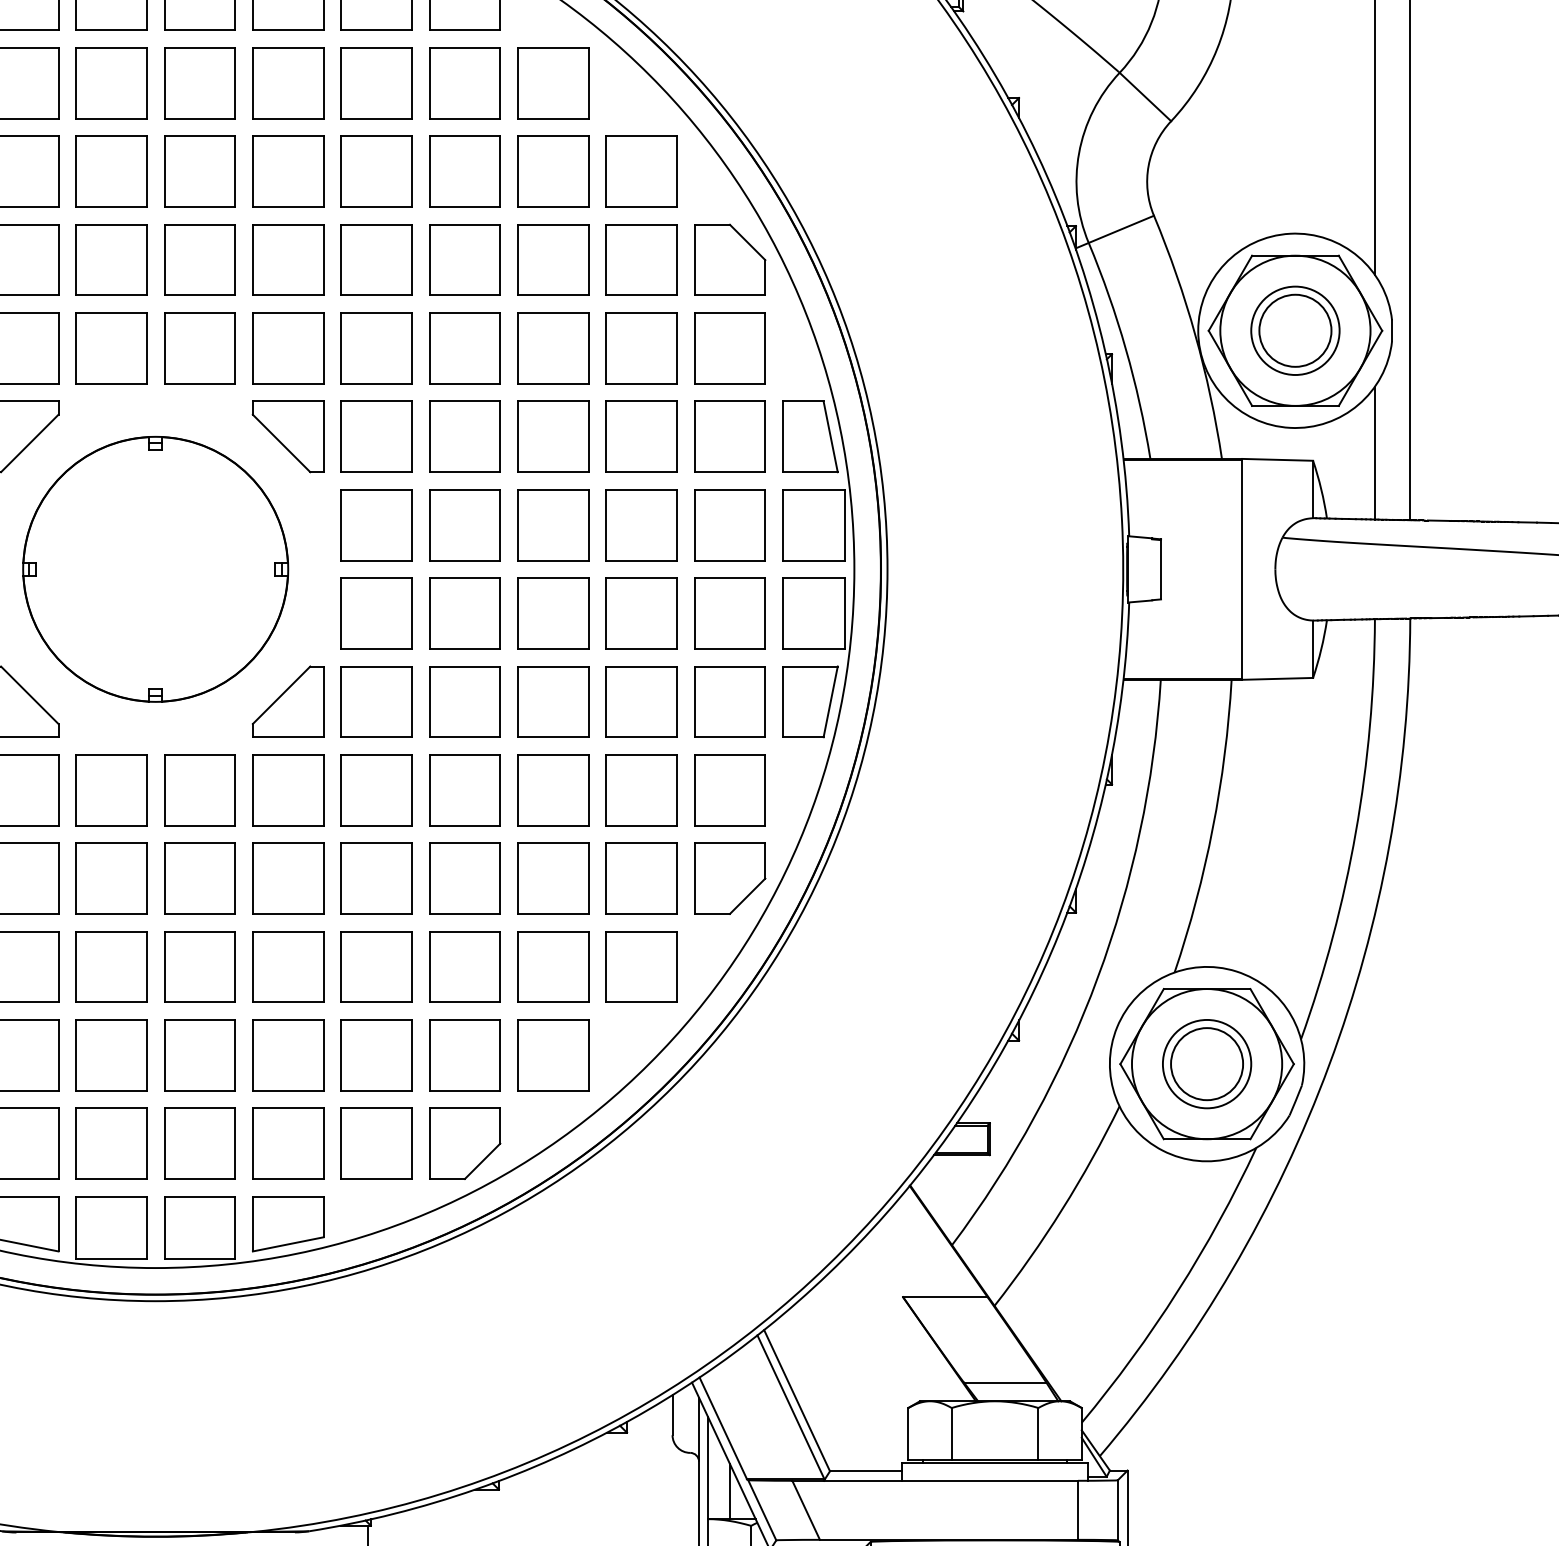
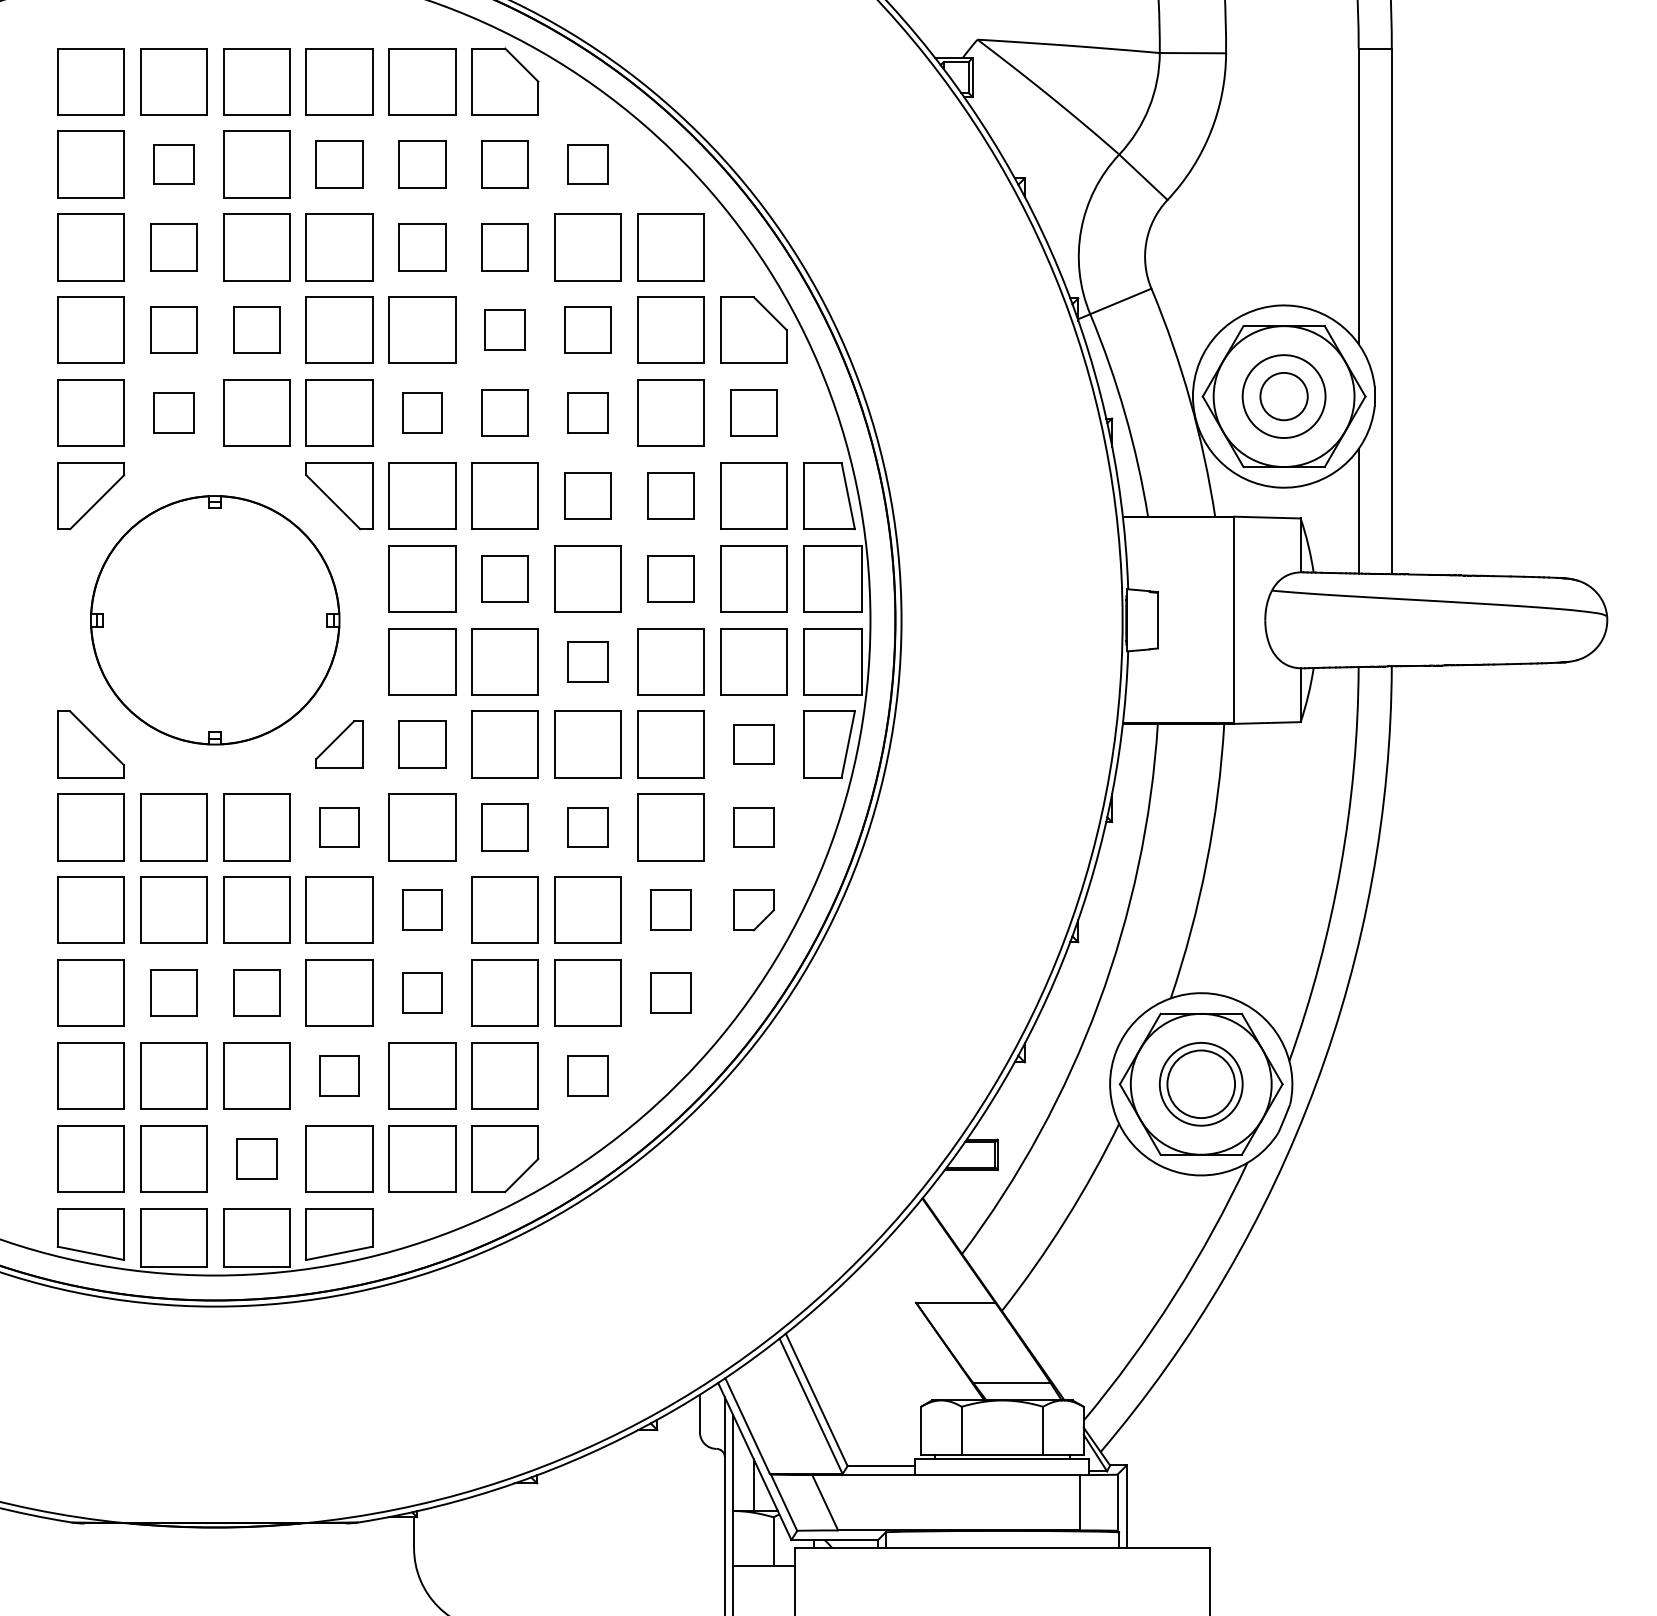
part: (111, 83) -> (173, 164), size x0.6
part: (288, 83) -> (339, 164), size x0.7
part: (376, 83) -> (422, 164), size x0.7
part: (464, 83) -> (504, 164), size x0.7
part: (552, 83) -> (587, 164), size x0.6
part: (111, 171) -> (173, 247), size x0.7
part: (376, 171) -> (422, 247), size x0.7
part: (464, 171) -> (504, 247), size x0.7
part: (111, 259) -> (173, 329), size x0.7
part: (199, 259) -> (256, 329), size x0.7
part: (464, 259) -> (504, 329), size x0.6
part: (552, 259) -> (587, 329), size x0.7
circle: (1294, 330) -> (1283, 396), size x0.7
part: (111, 347) -> (173, 412), size x0.6
part: (376, 347) -> (422, 412), size x0.6
part: (464, 347) -> (504, 412), size x0.7
part: (552, 347) -> (587, 412), size x0.6
part: (729, 347) -> (753, 412), size x0.7
part: (552, 436) -> (587, 495), size x0.7
part: (641, 436) -> (670, 495), size x0.7
part: (464, 524) -> (504, 578), size x0.7
part: (641, 524) -> (670, 578), size x0.7
part: (552, 613) -> (587, 661), size x0.6
part: (288, 701) -> (339, 744), size x0.7
part: (376, 701) -> (422, 744), size x0.7
part: (729, 701) -> (753, 744), size x0.6
part: (288, 790) -> (339, 827), size x0.6
part: (464, 790) -> (504, 827), size x0.7
part: (552, 790) -> (587, 827), size x0.6
part: (729, 790) -> (753, 827), size x0.6
part: (376, 877) -> (422, 909), size x0.6
part: (641, 877) -> (670, 909), size x0.6
part: (729, 878) -> (753, 910), size x0.6
part: (111, 966) -> (173, 992), size x0.7
part: (199, 966) -> (256, 992), size x0.7
part: (376, 966) -> (422, 992), size x0.6
part: (641, 966) -> (670, 992), size x0.6
part: (288, 1054) -> (339, 1075), size x0.6
part: (552, 1054) -> (587, 1075), size x0.6
part: (199, 1143) -> (256, 1158), size x0.6

